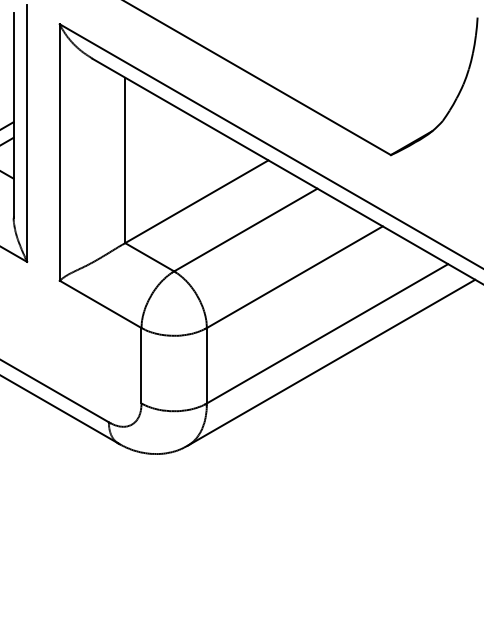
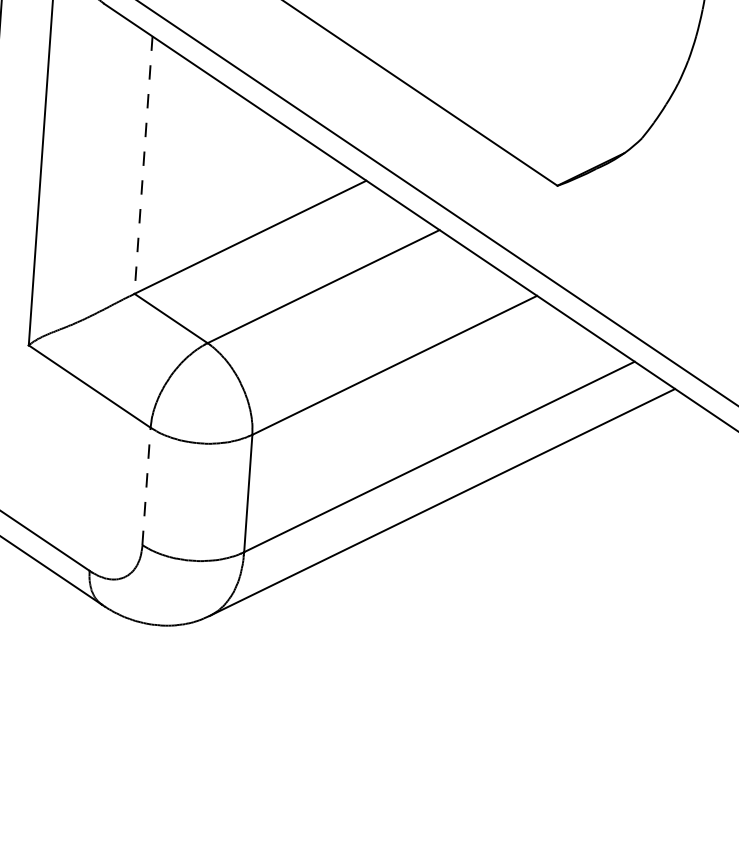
line: (125, 160) -> (143, 165), solid -> dashed
line: (141, 365) -> (146, 486), solid -> dashed

